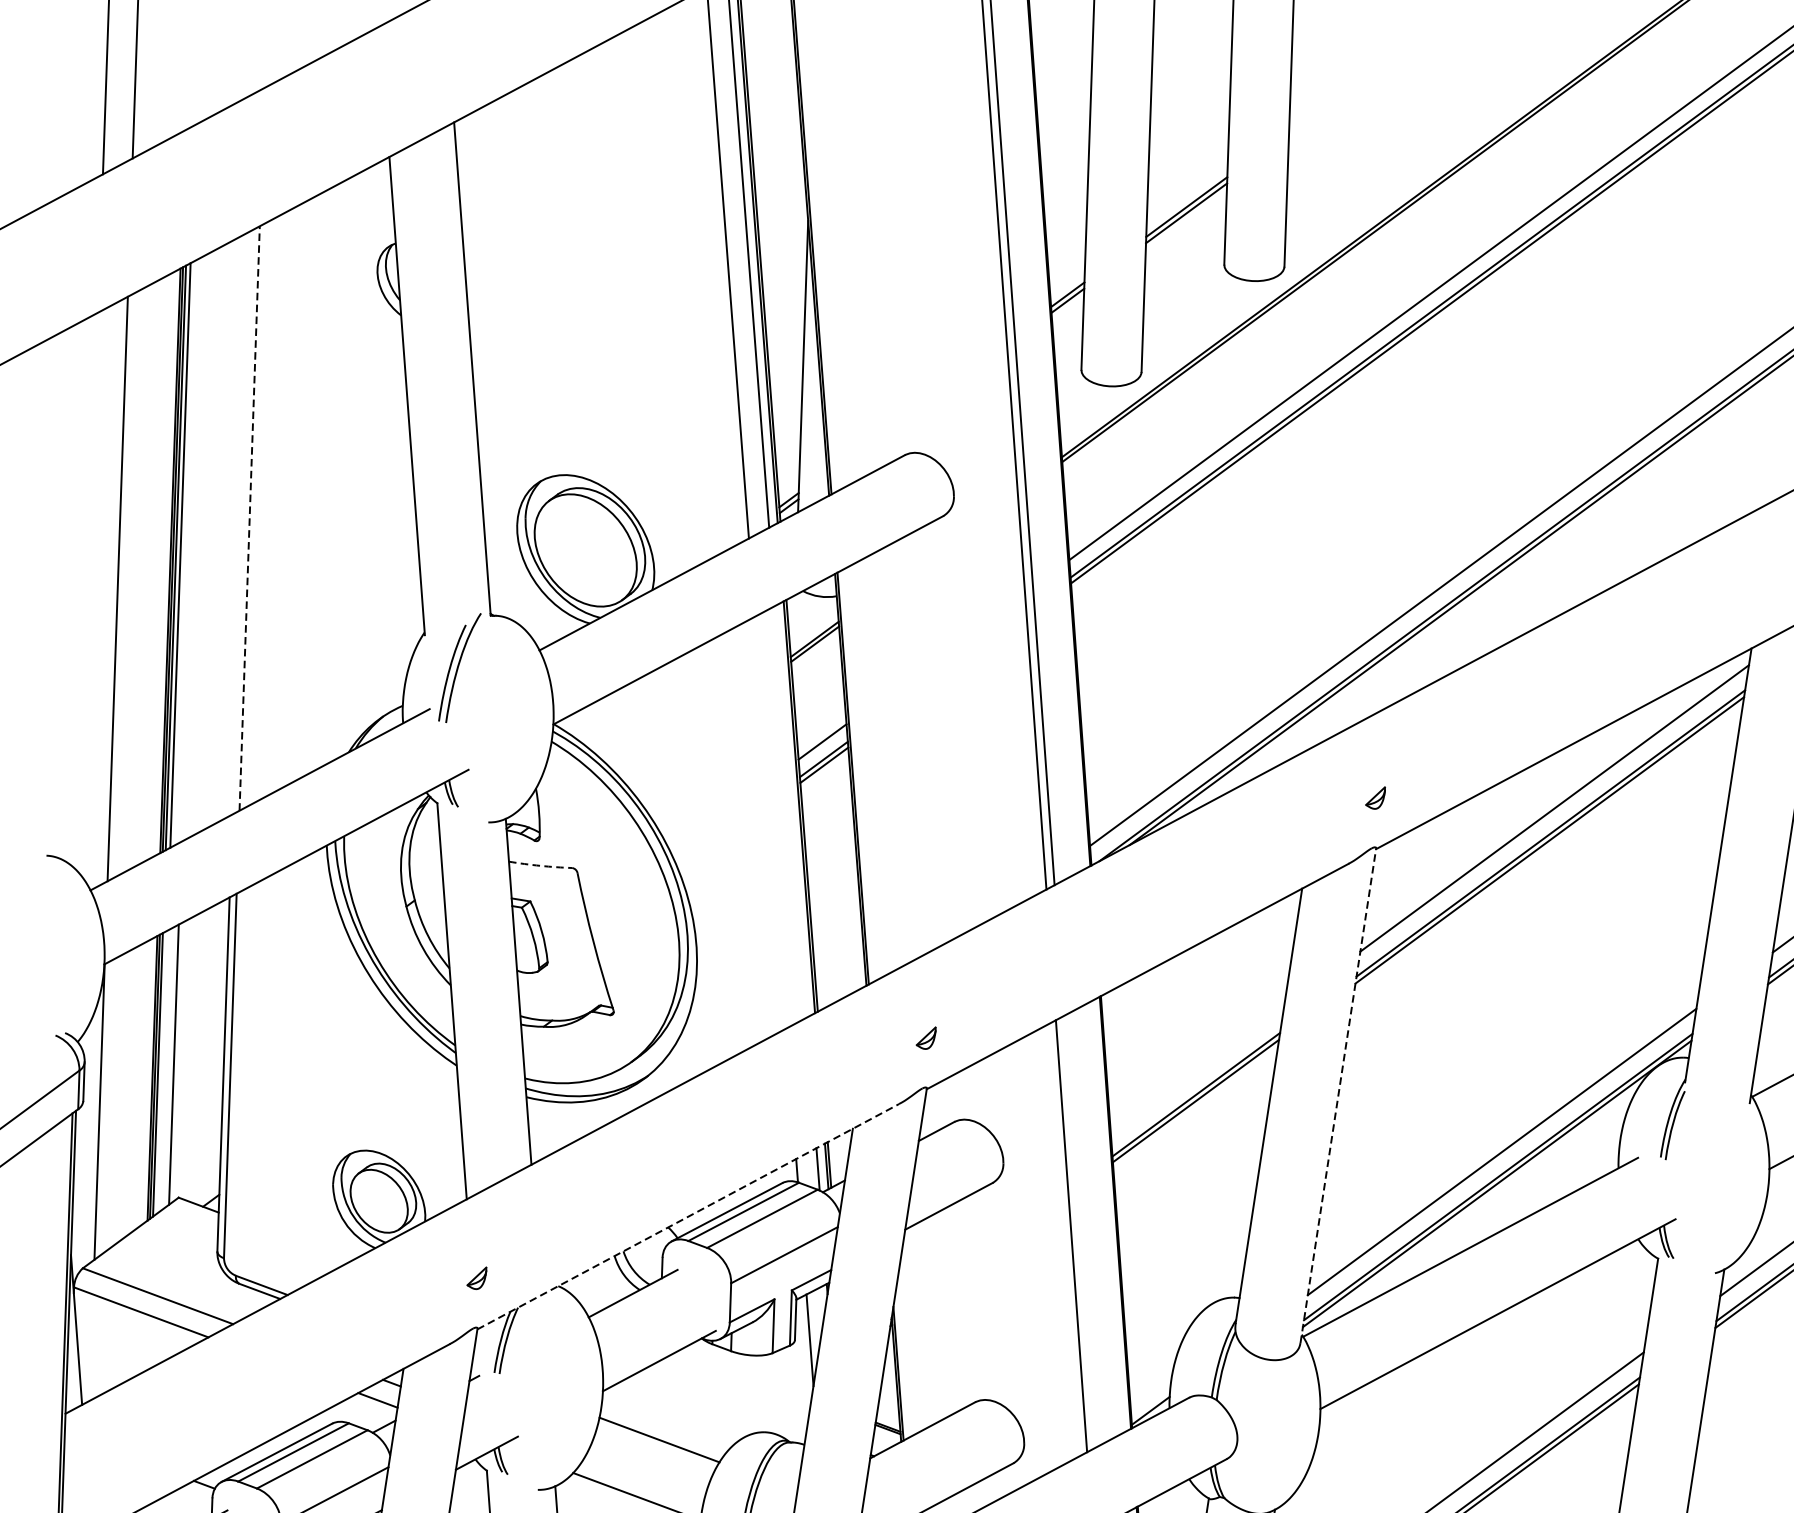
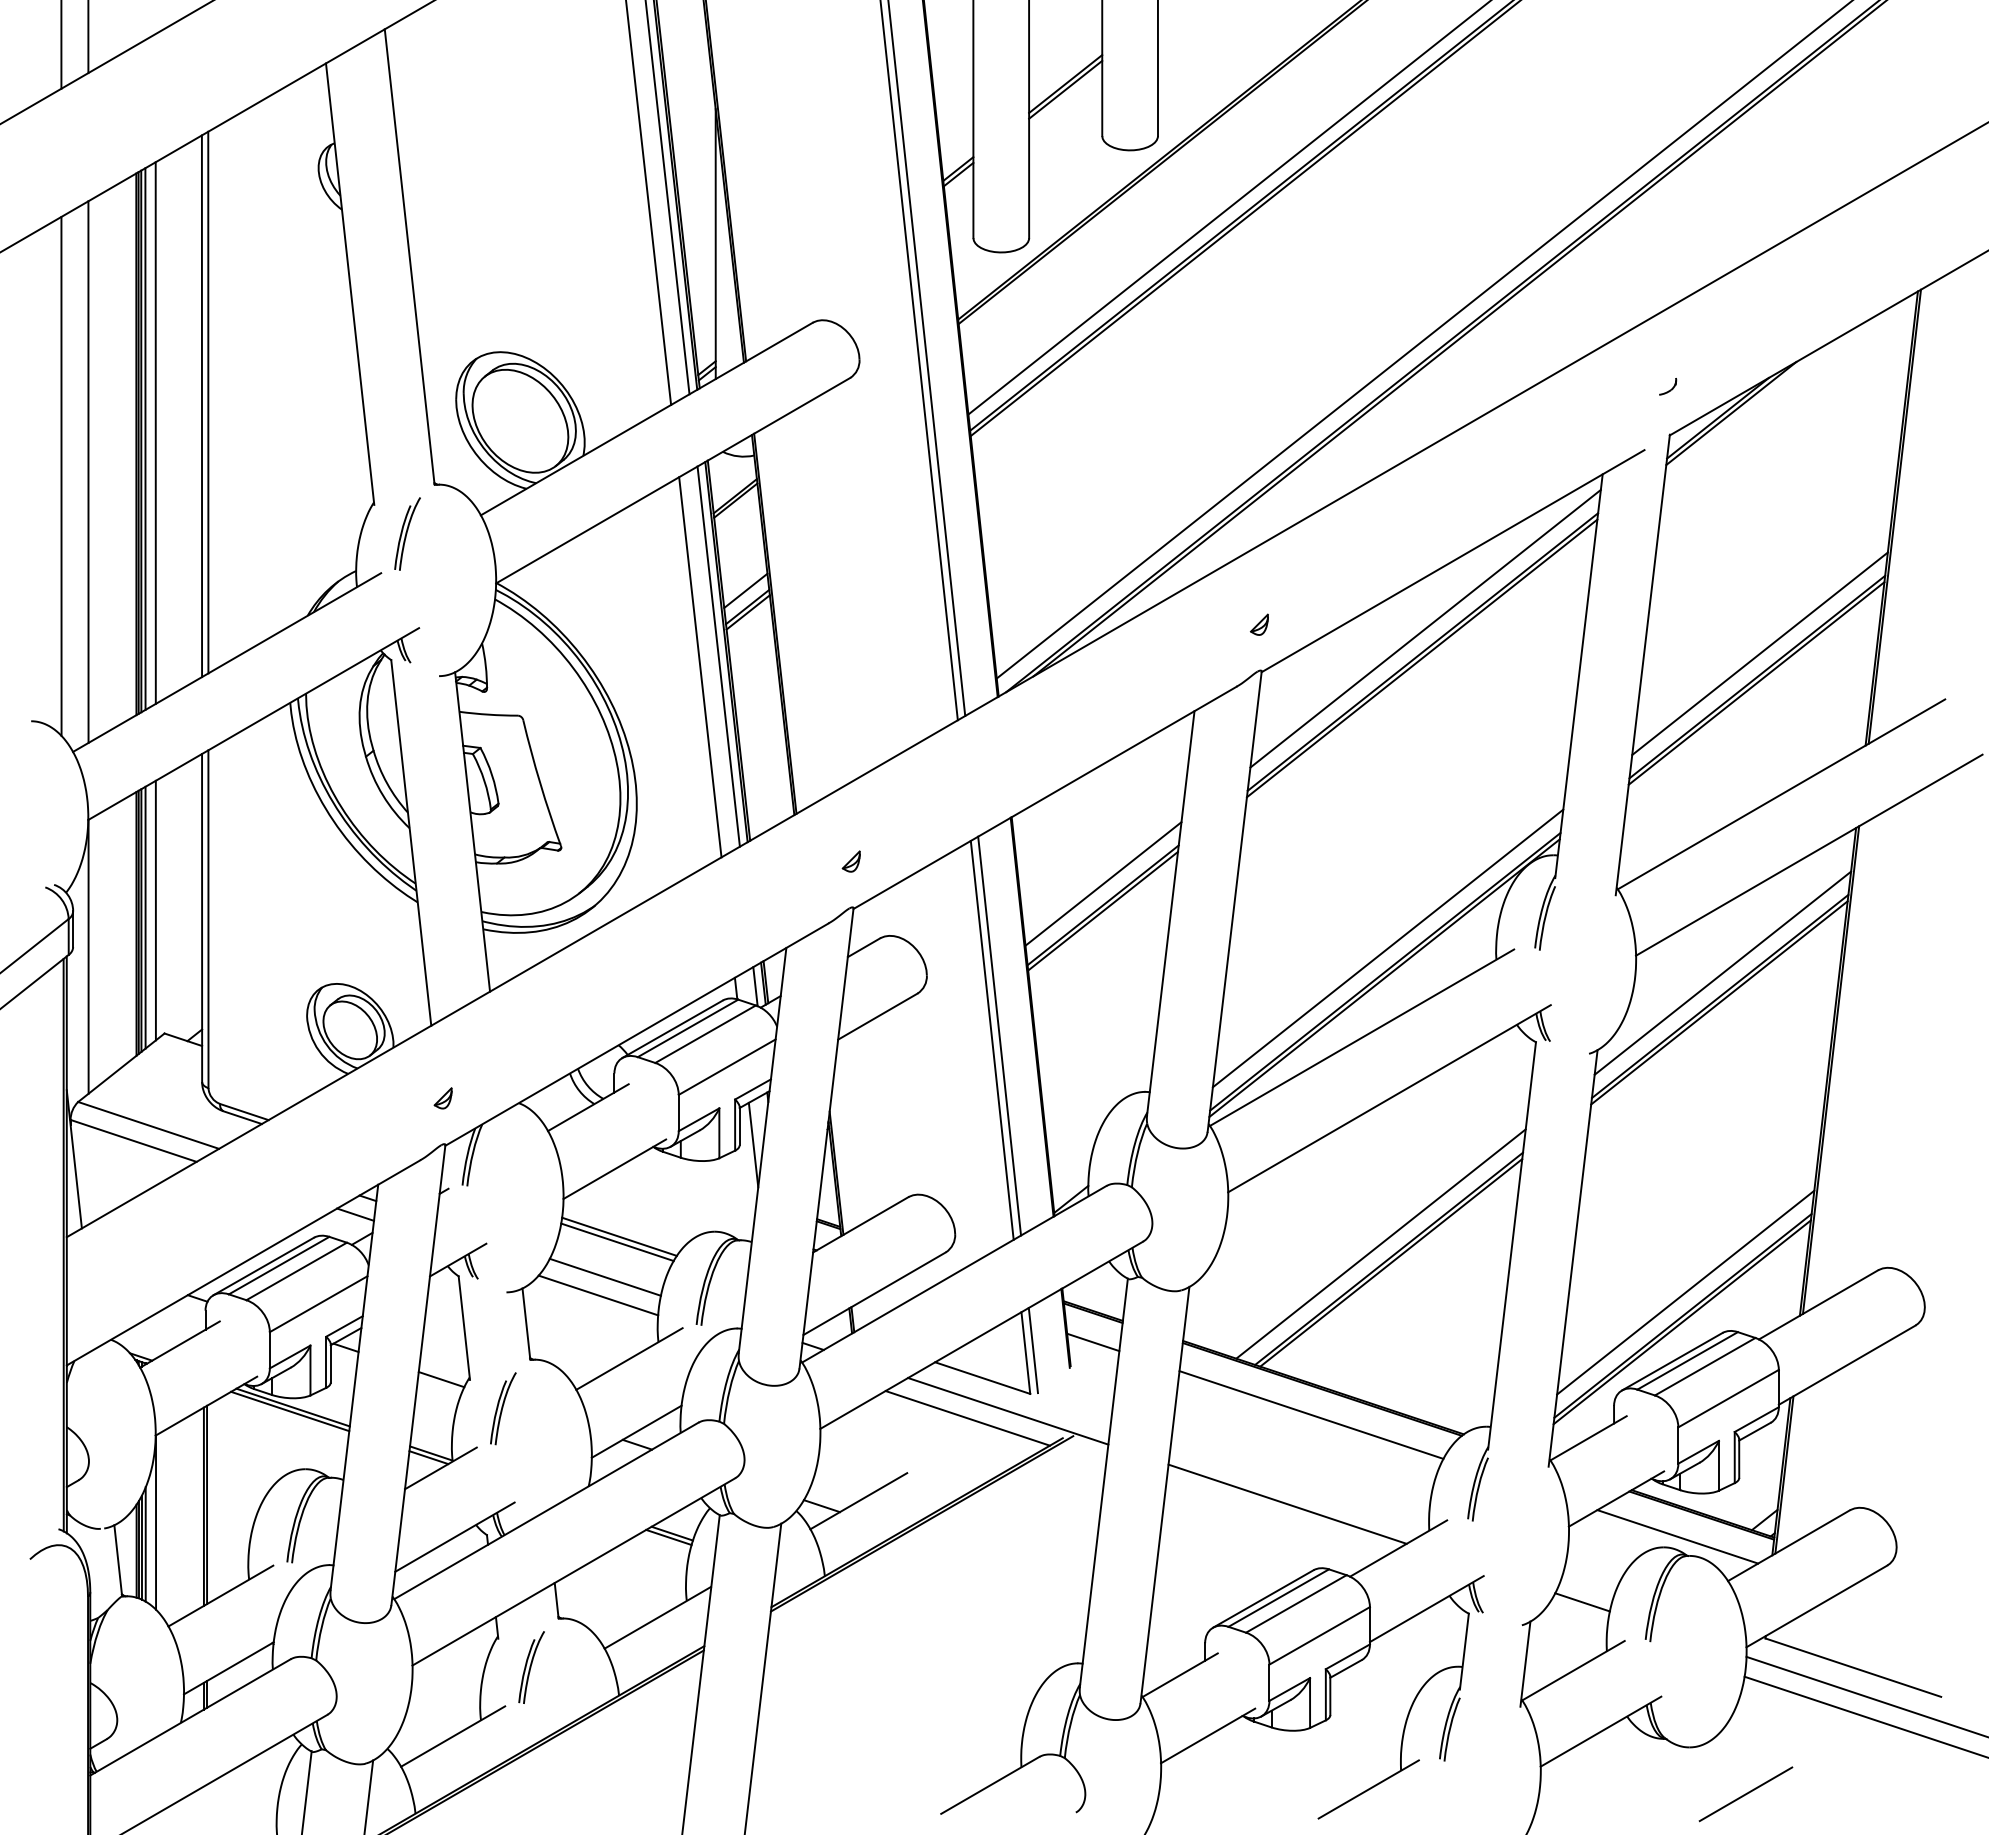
line: (249, 518) -> (208, 402), dashed -> solid
line: (242, 522) -> (201, 406), added
line: (191, 548) -> (155, 432), added
line: (88, 591) -> (61, 475), added
part: (459, 667) -> (407, 533), size x0.71
line: (790, 811) -> (718, 656), added
line: (770, 822) -> (700, 667), added
arc: (540, 865) -> (488, 714), dashed -> solid
line: (162, 1071) -> (145, 917), added
line: (1197, 1071) -> (1103, 883), added
line: (1338, 1095) -> (1234, 901), dashed -> solid
line: (688, 1216) -> (637, 1034), dashed -> solid
line: (1079, 1231) -> (999, 1035), added
line: (661, 1433) -> (619, 1236), added
line: (645, 1476) -> (605, 1276), added

